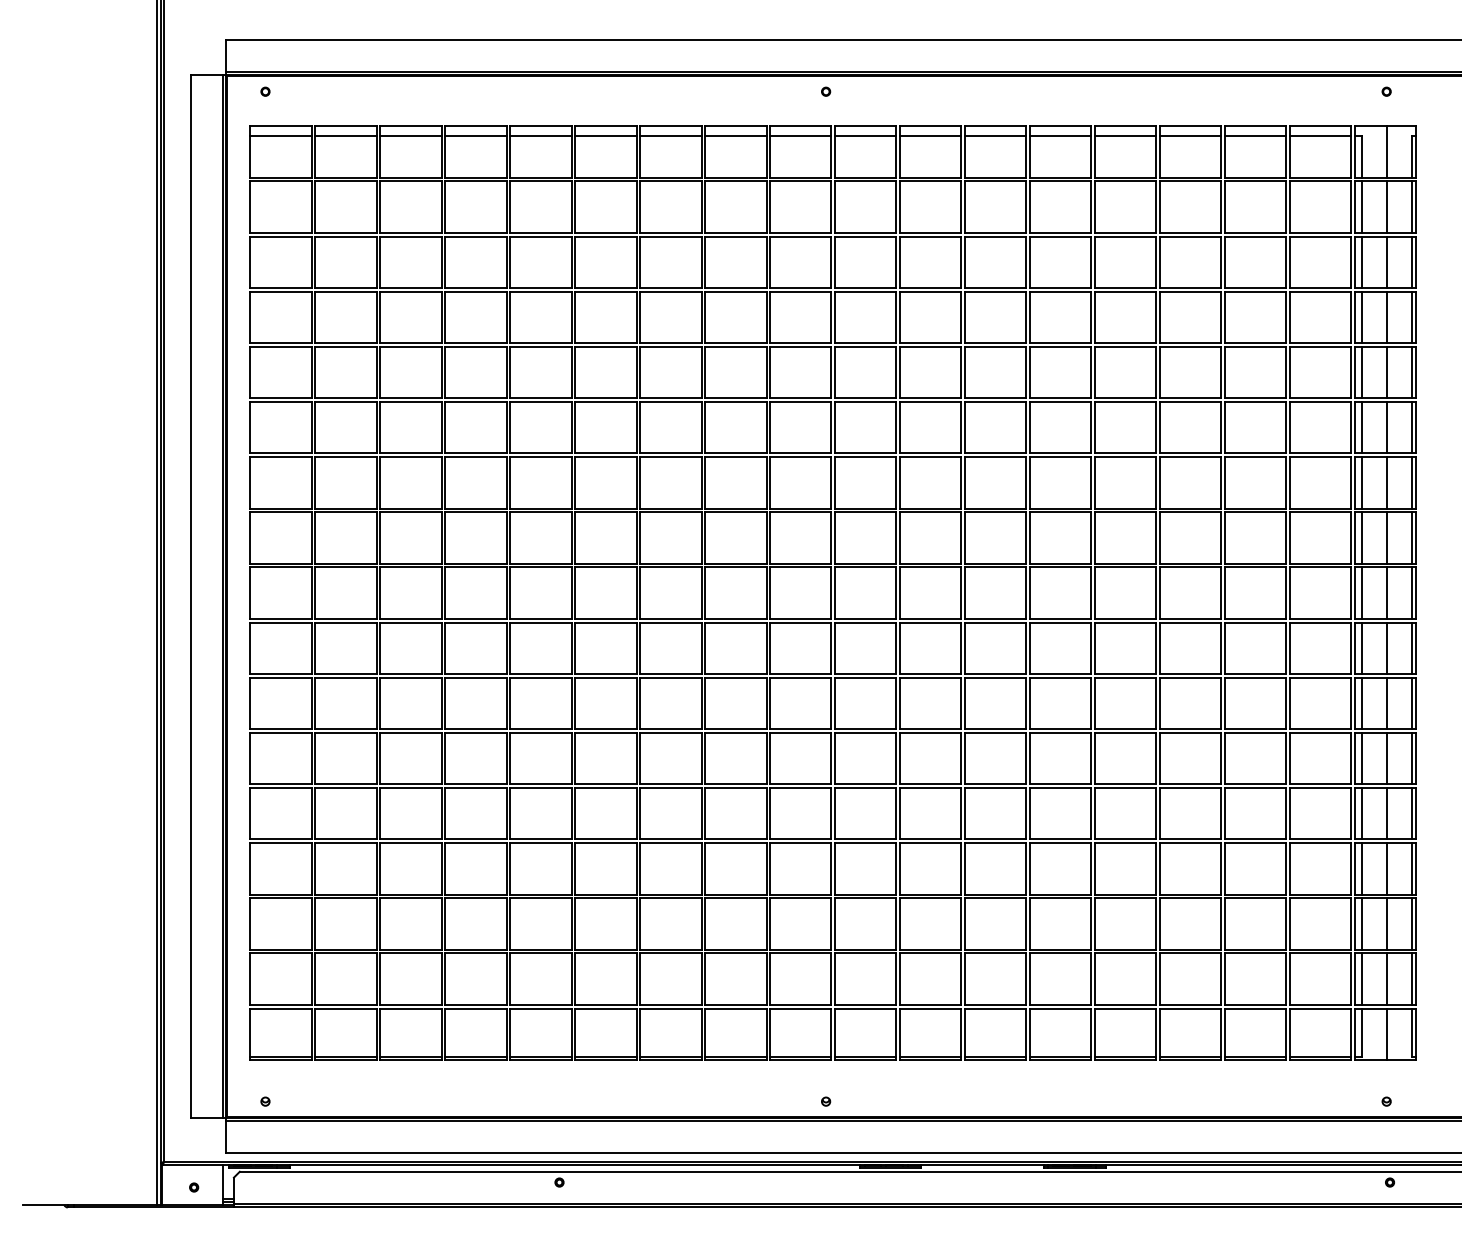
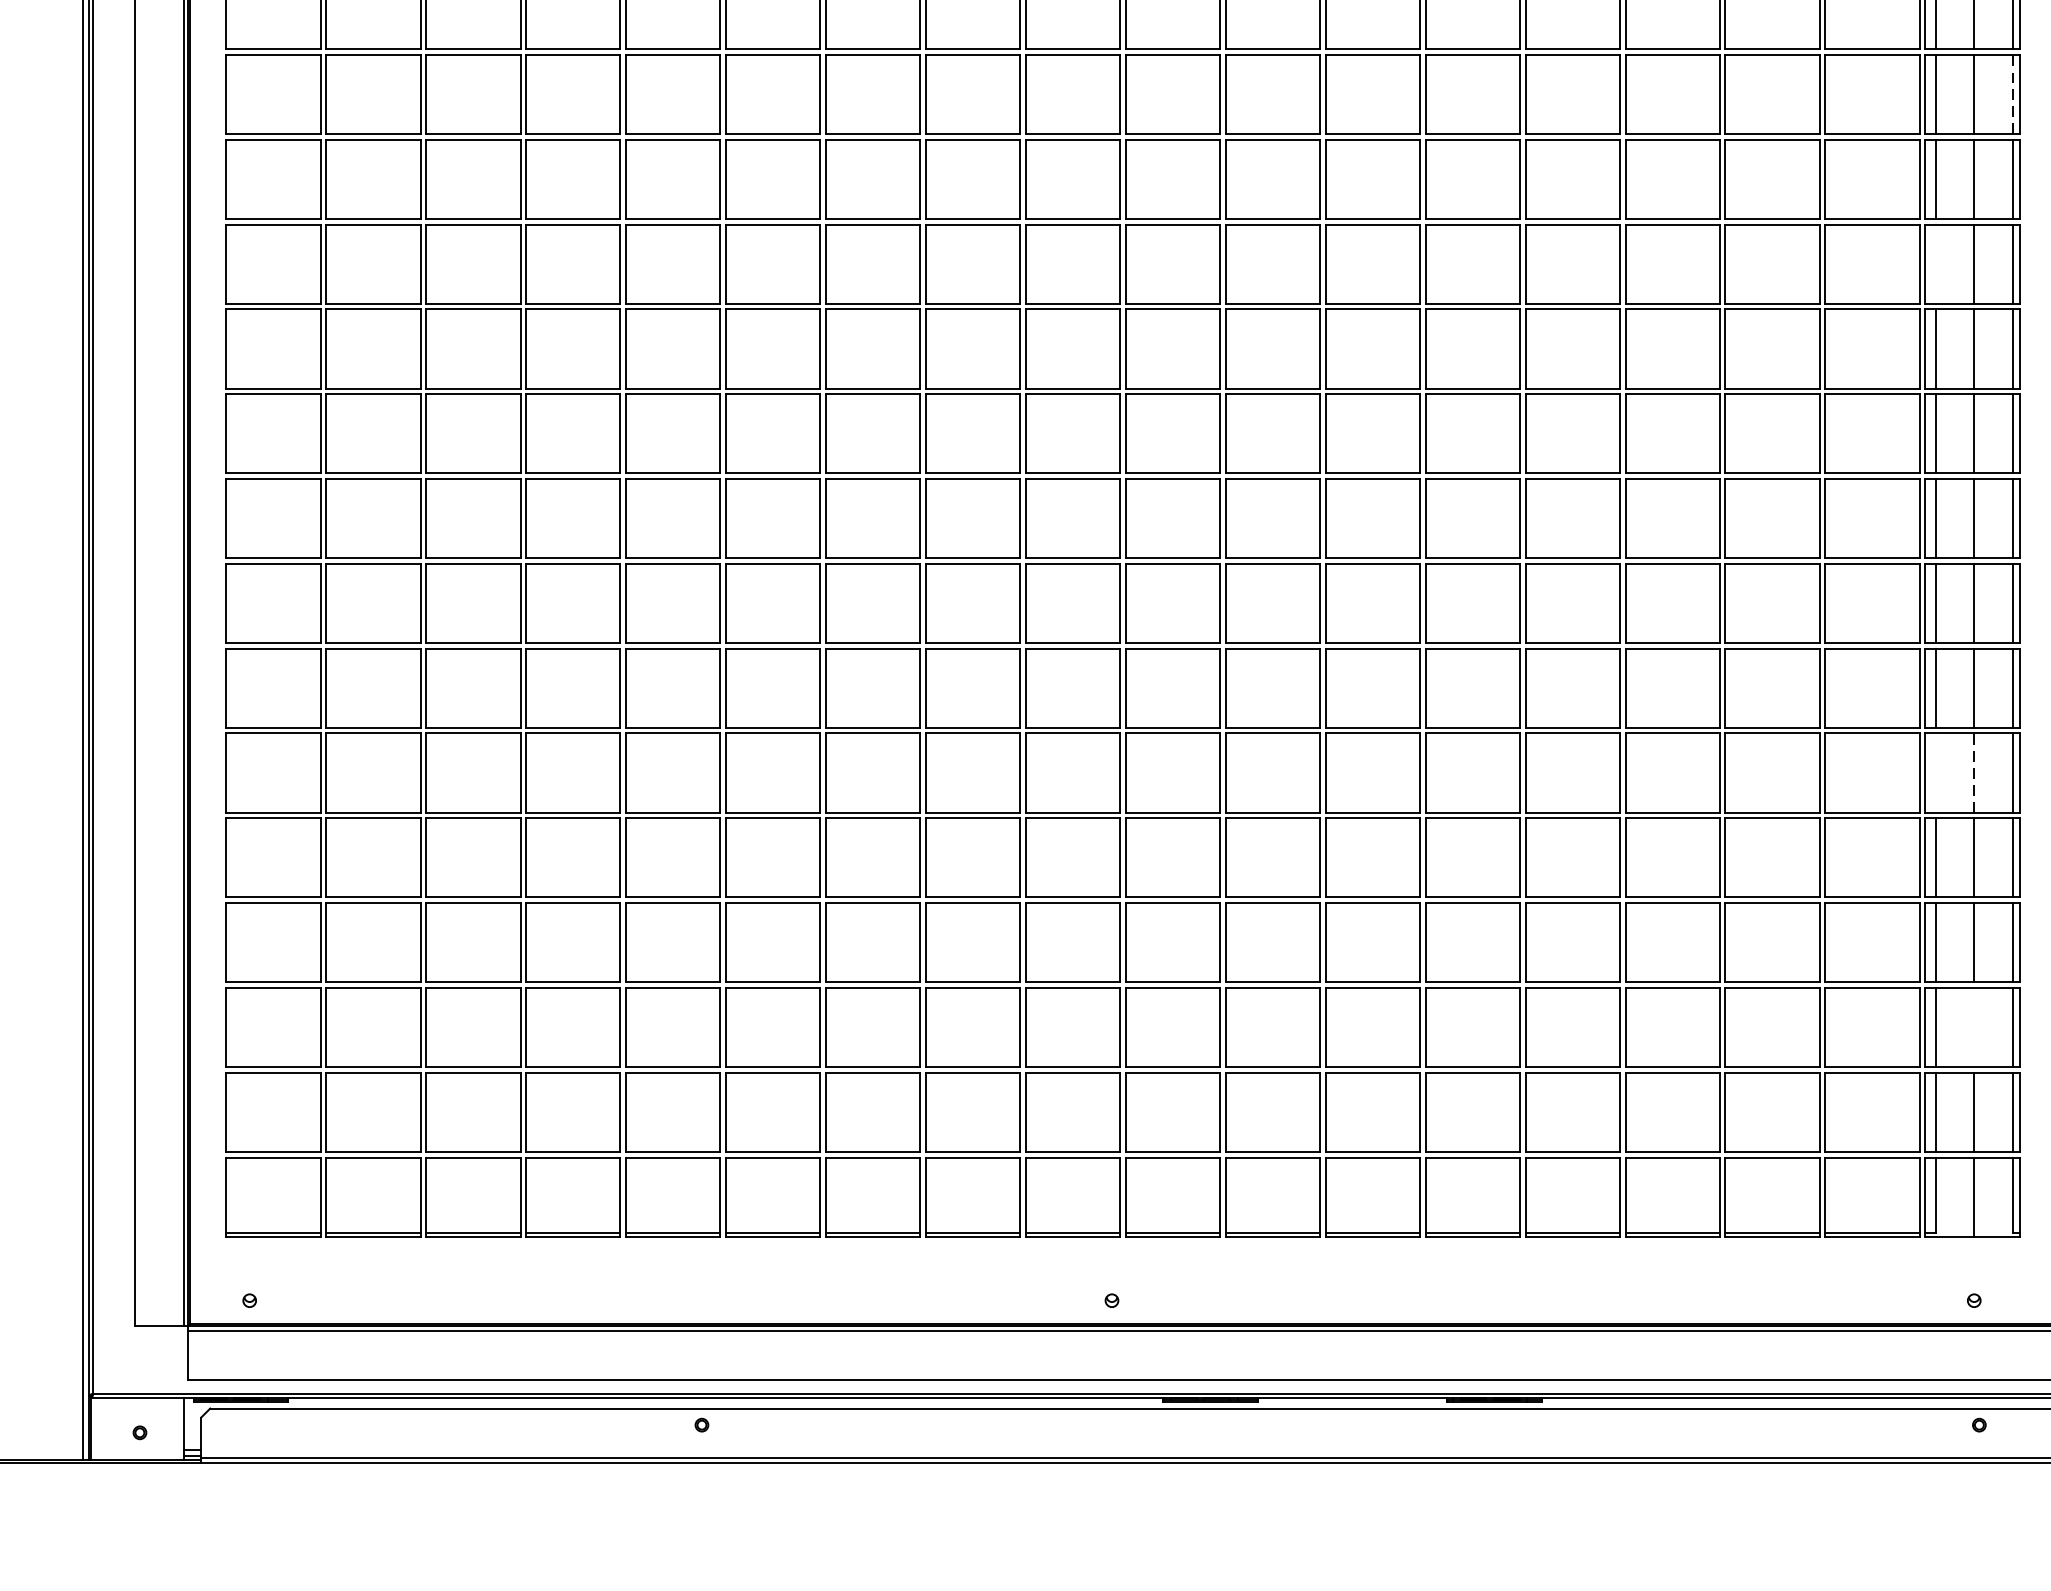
line: (1411, 317) -> (2012, 94), solid -> dashed
line: (1361, 427) -> (1935, 263), removed
line: (1361, 758) -> (1935, 772), removed
line: (1386, 758) -> (1973, 772), solid -> dashed
line: (1386, 923) -> (1973, 1026), removed

